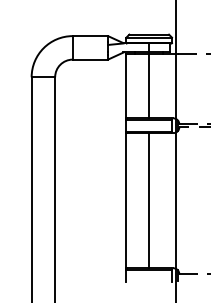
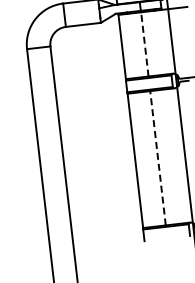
line: (149, 85) -> (145, 43), solid -> dashed
line: (149, 200) -> (158, 158), solid -> dashed

